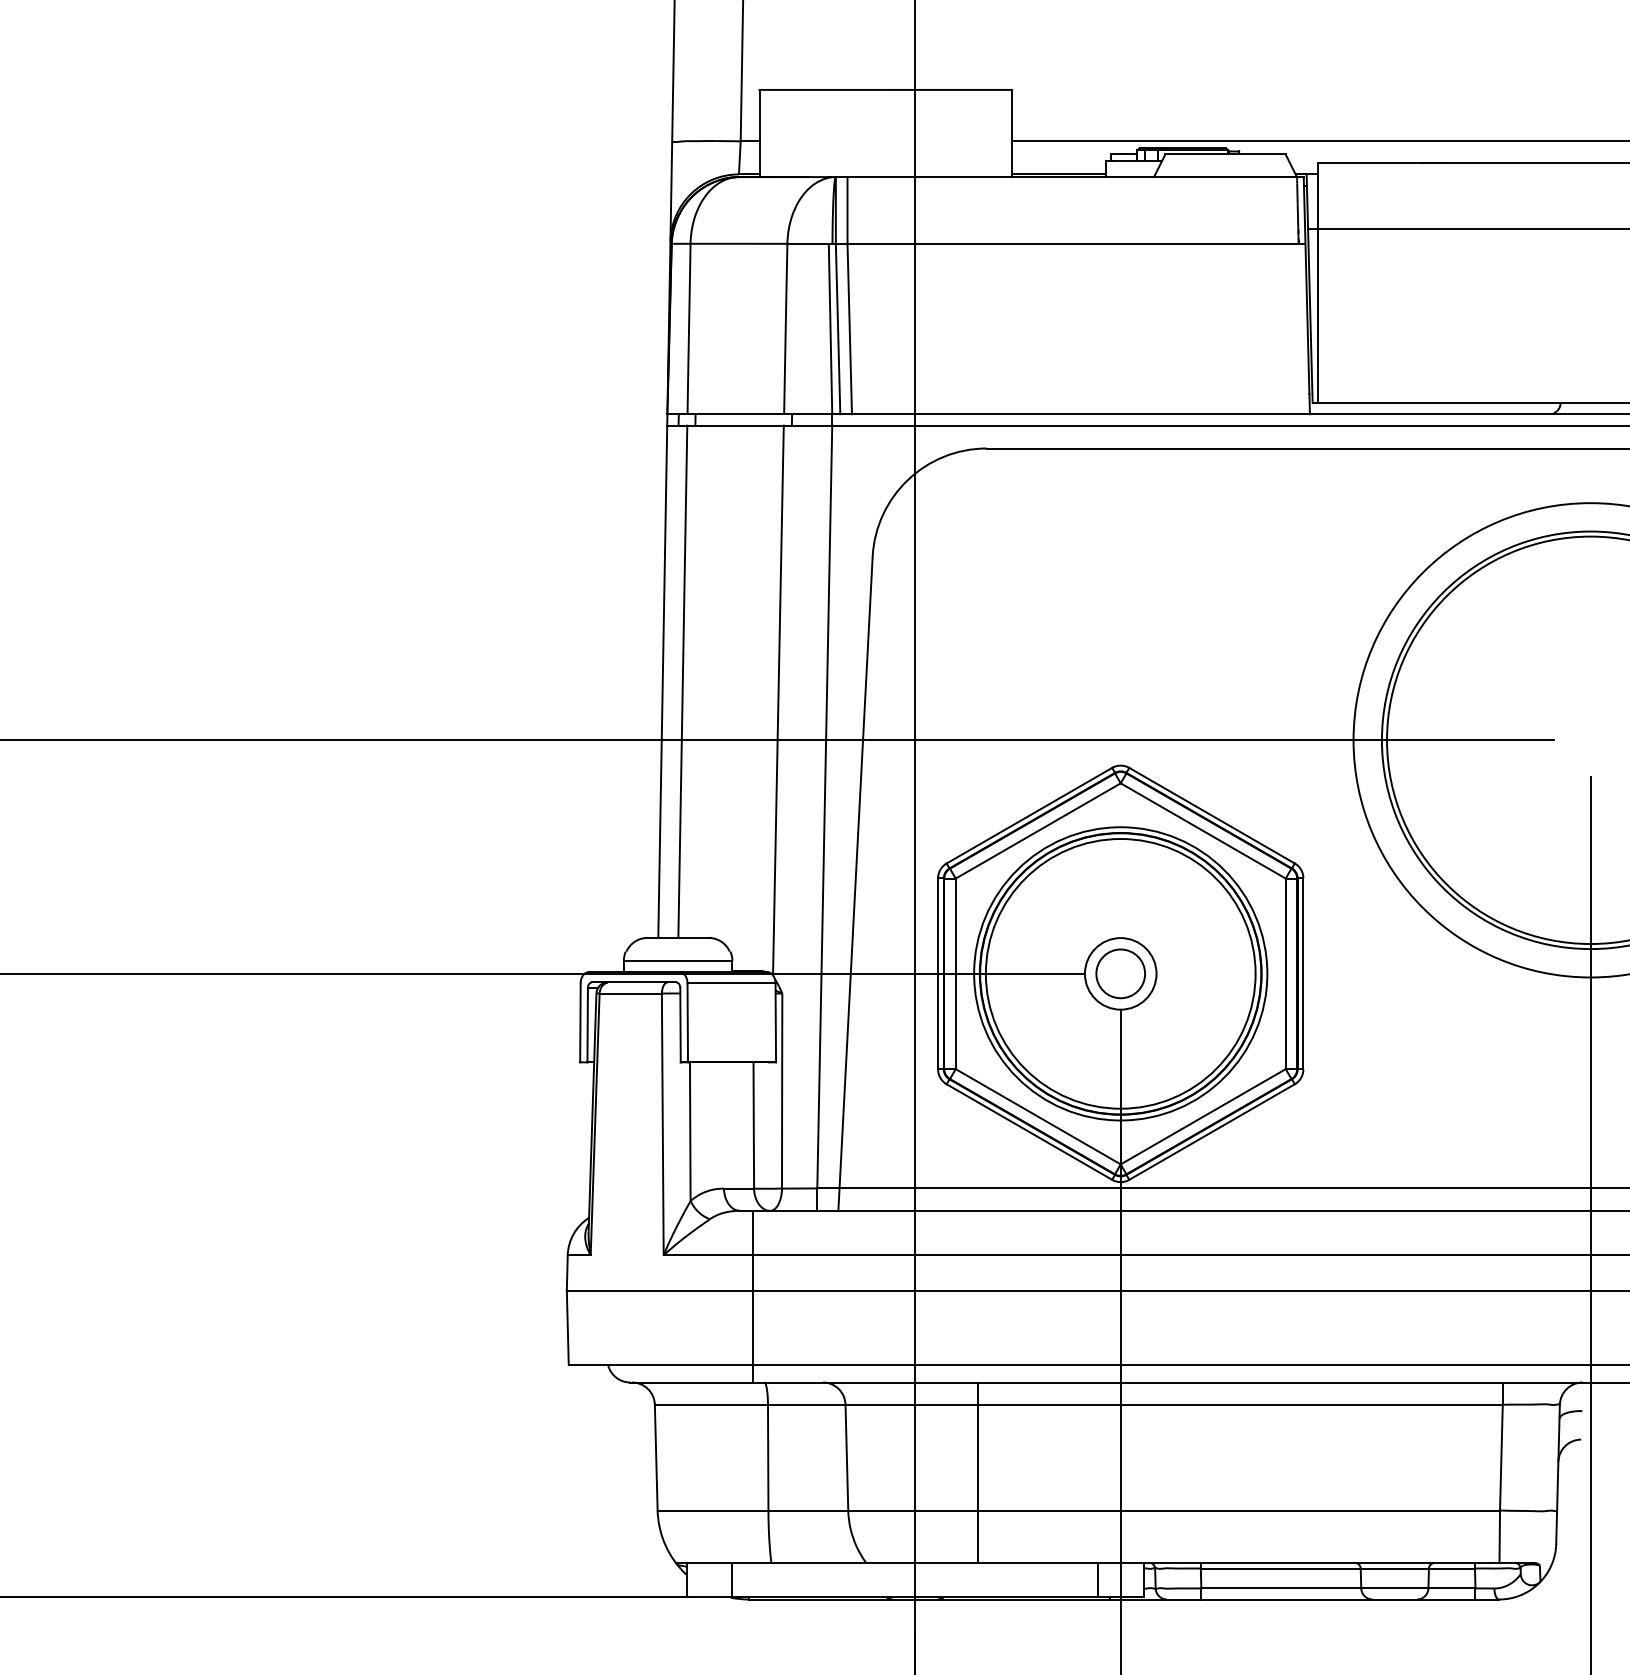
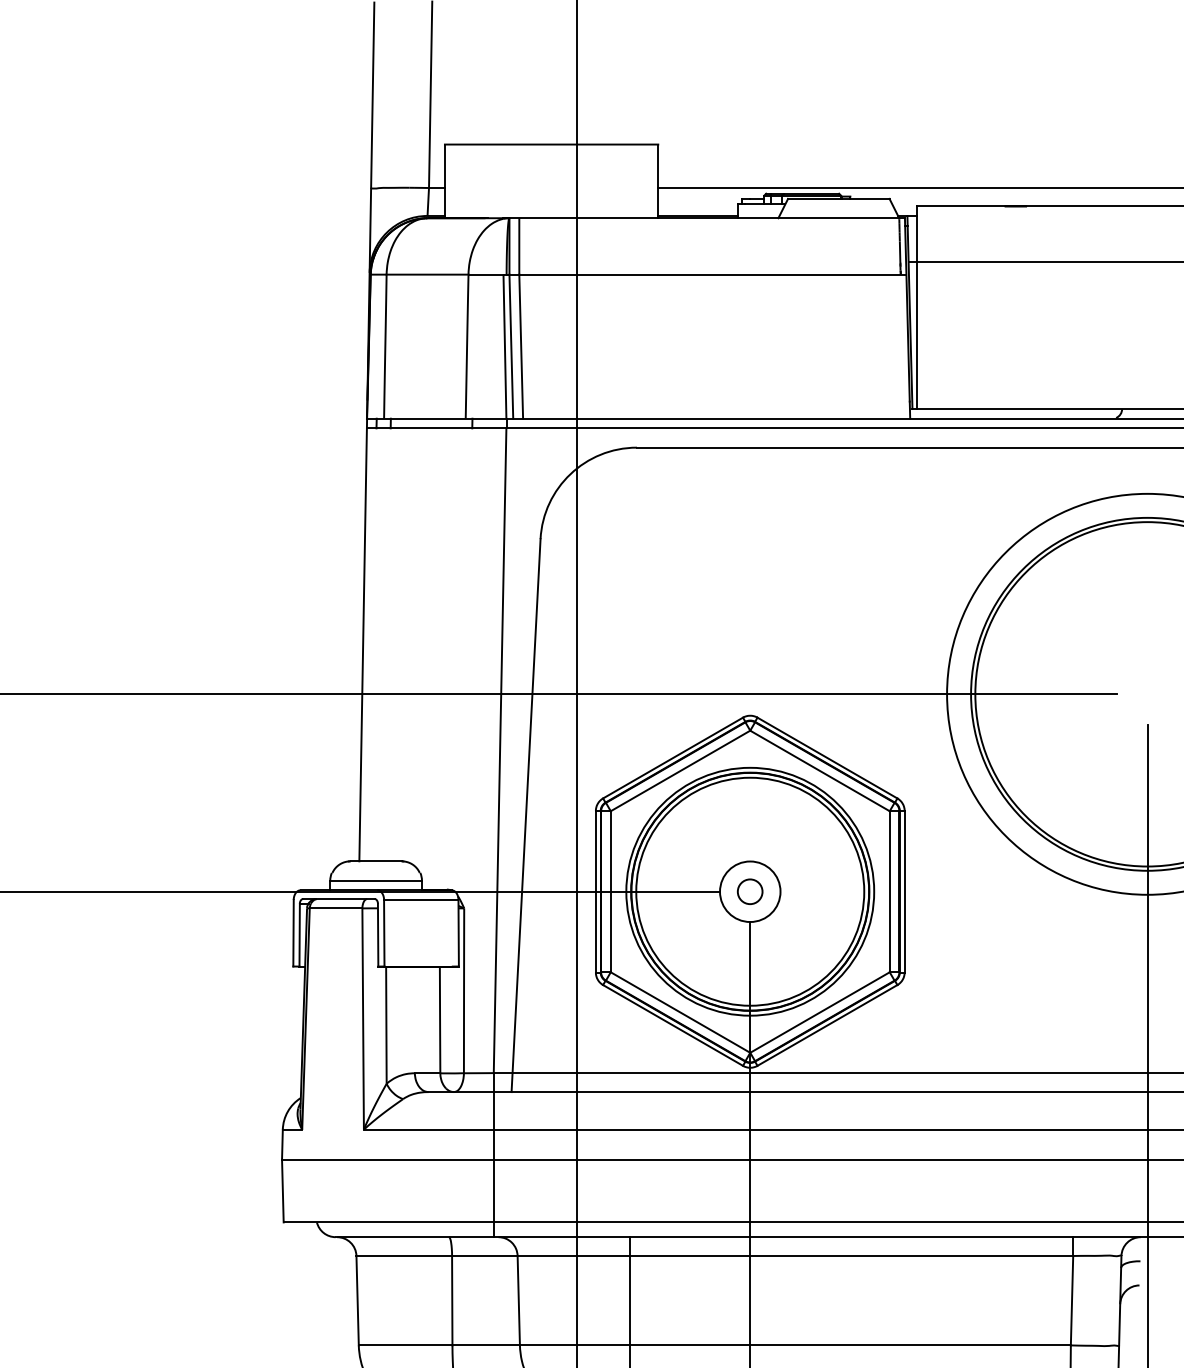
line: (682, 681) -> (379, 644), removed
line: (778, 700) -> (460, 660), removed
circle: (1120, 973) -> (750, 891), size x0.6
line: (752, 1296) -> (493, 1164), moved

